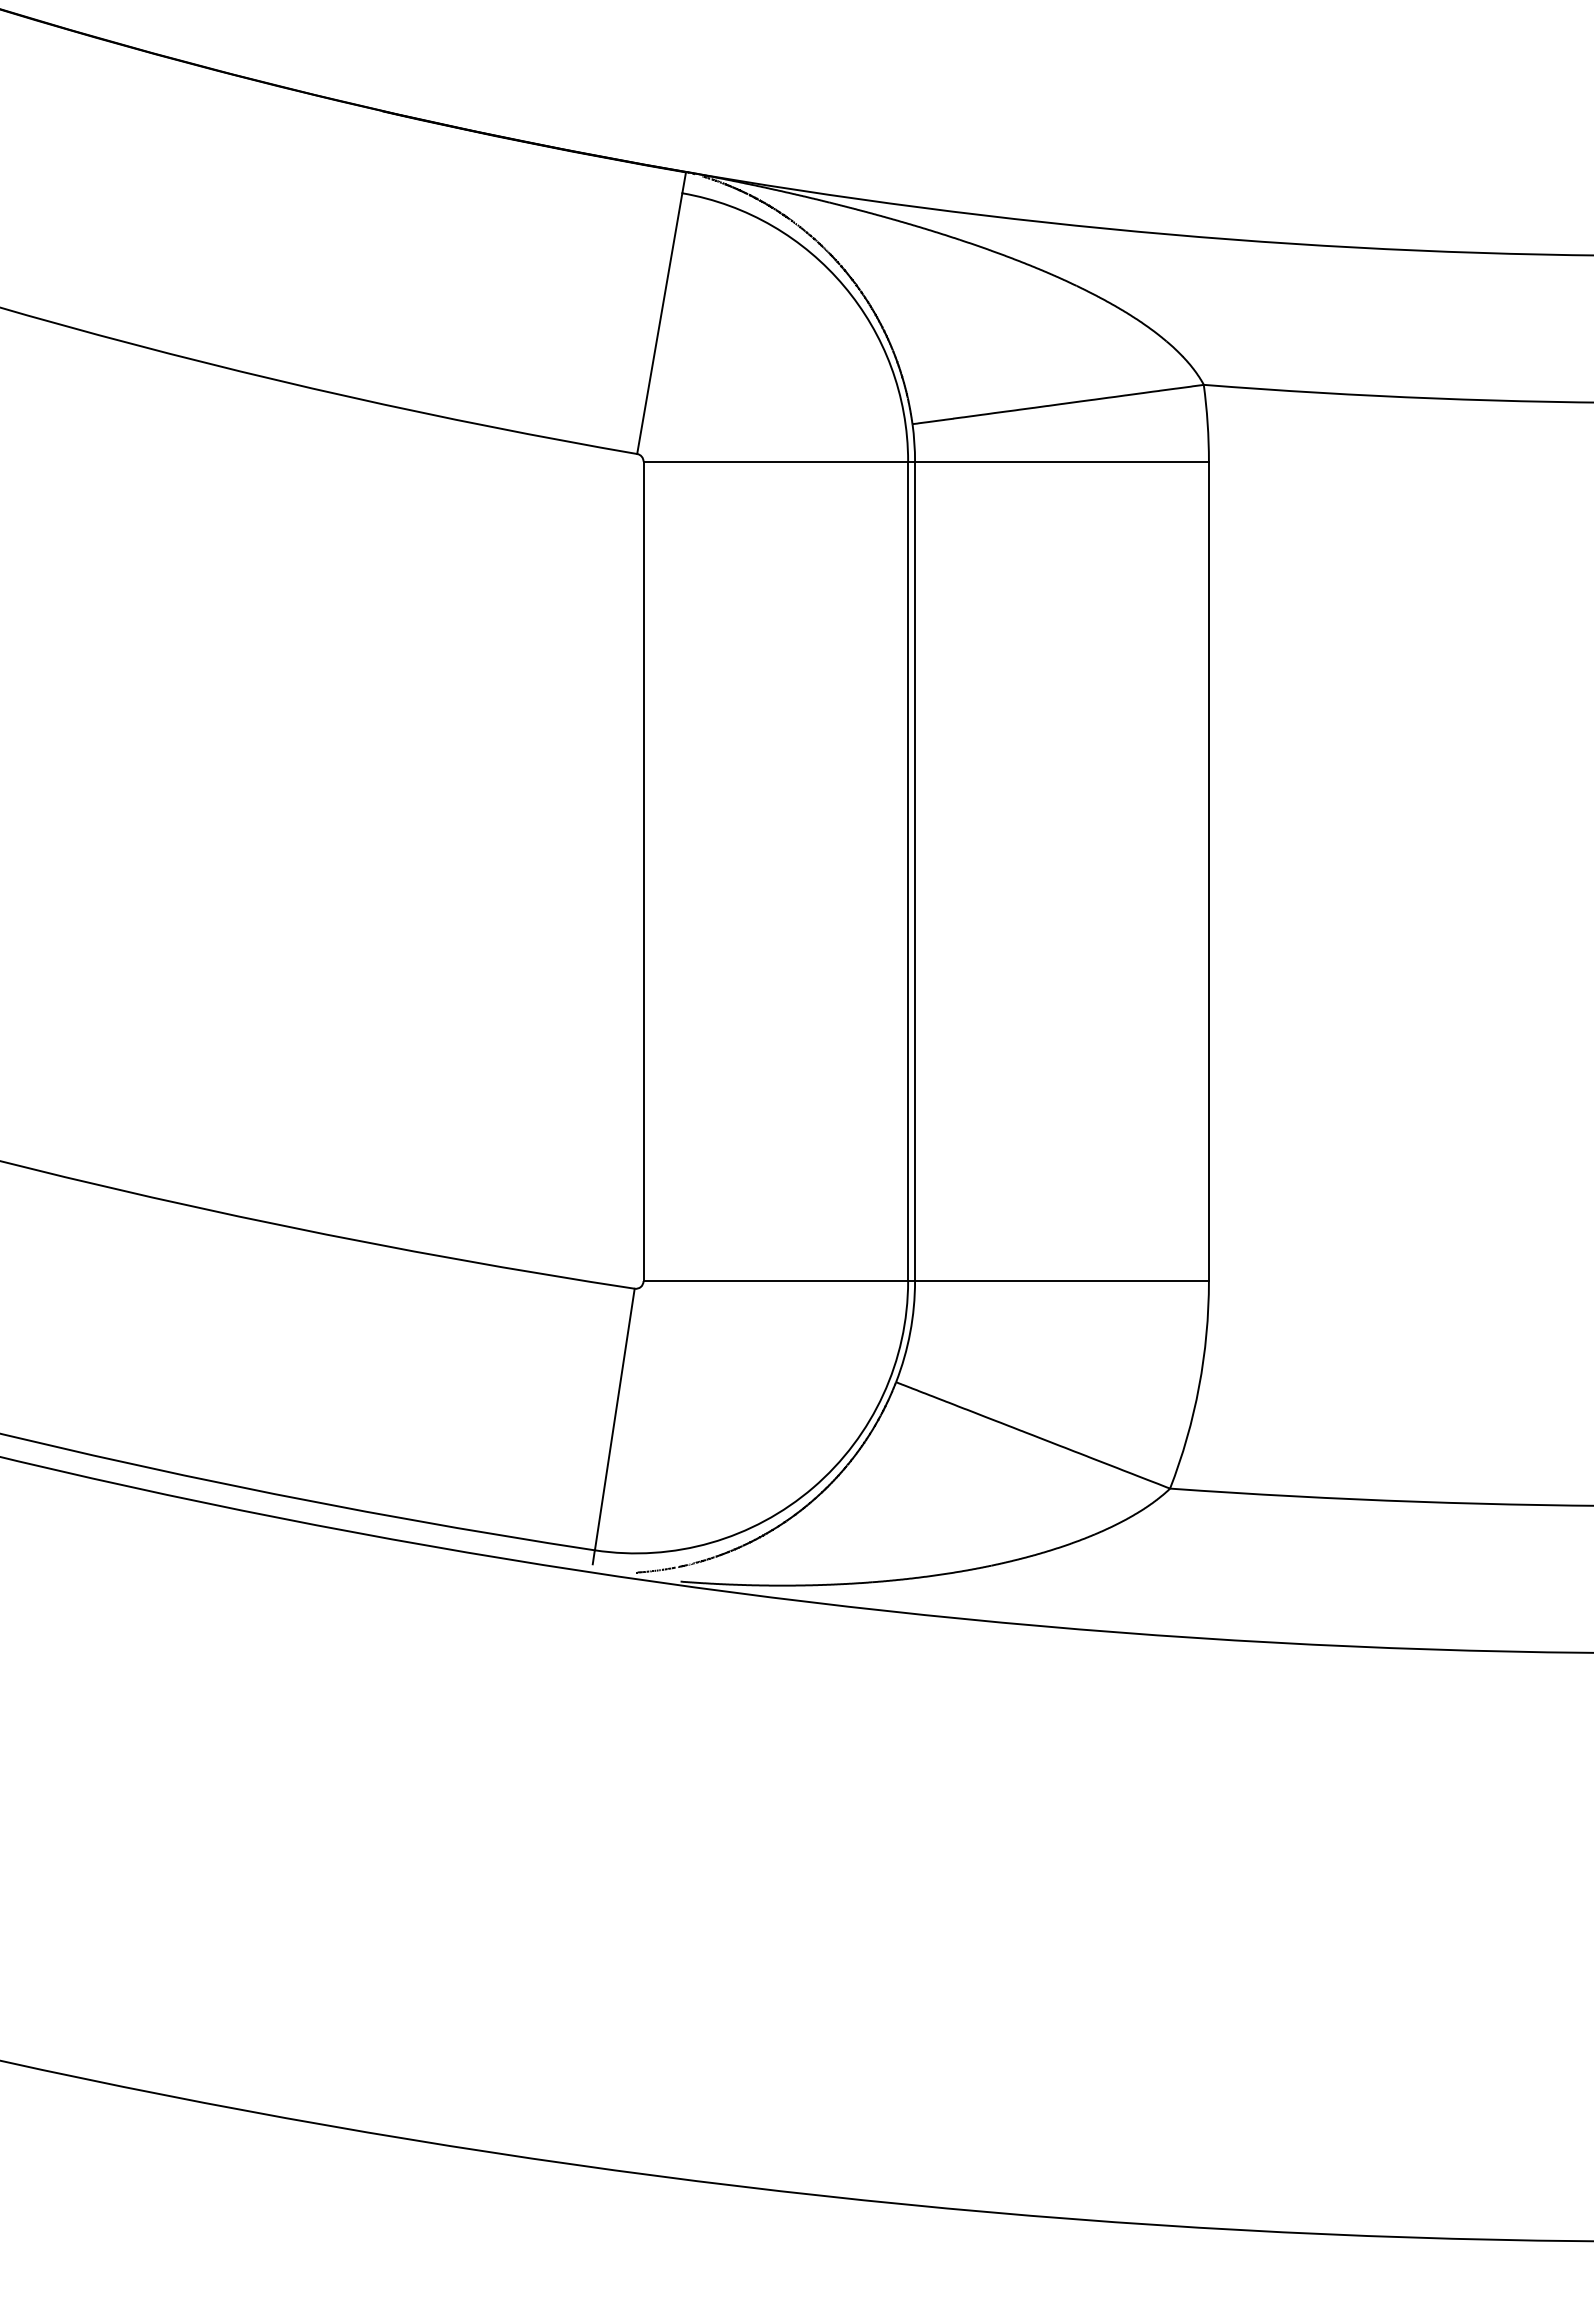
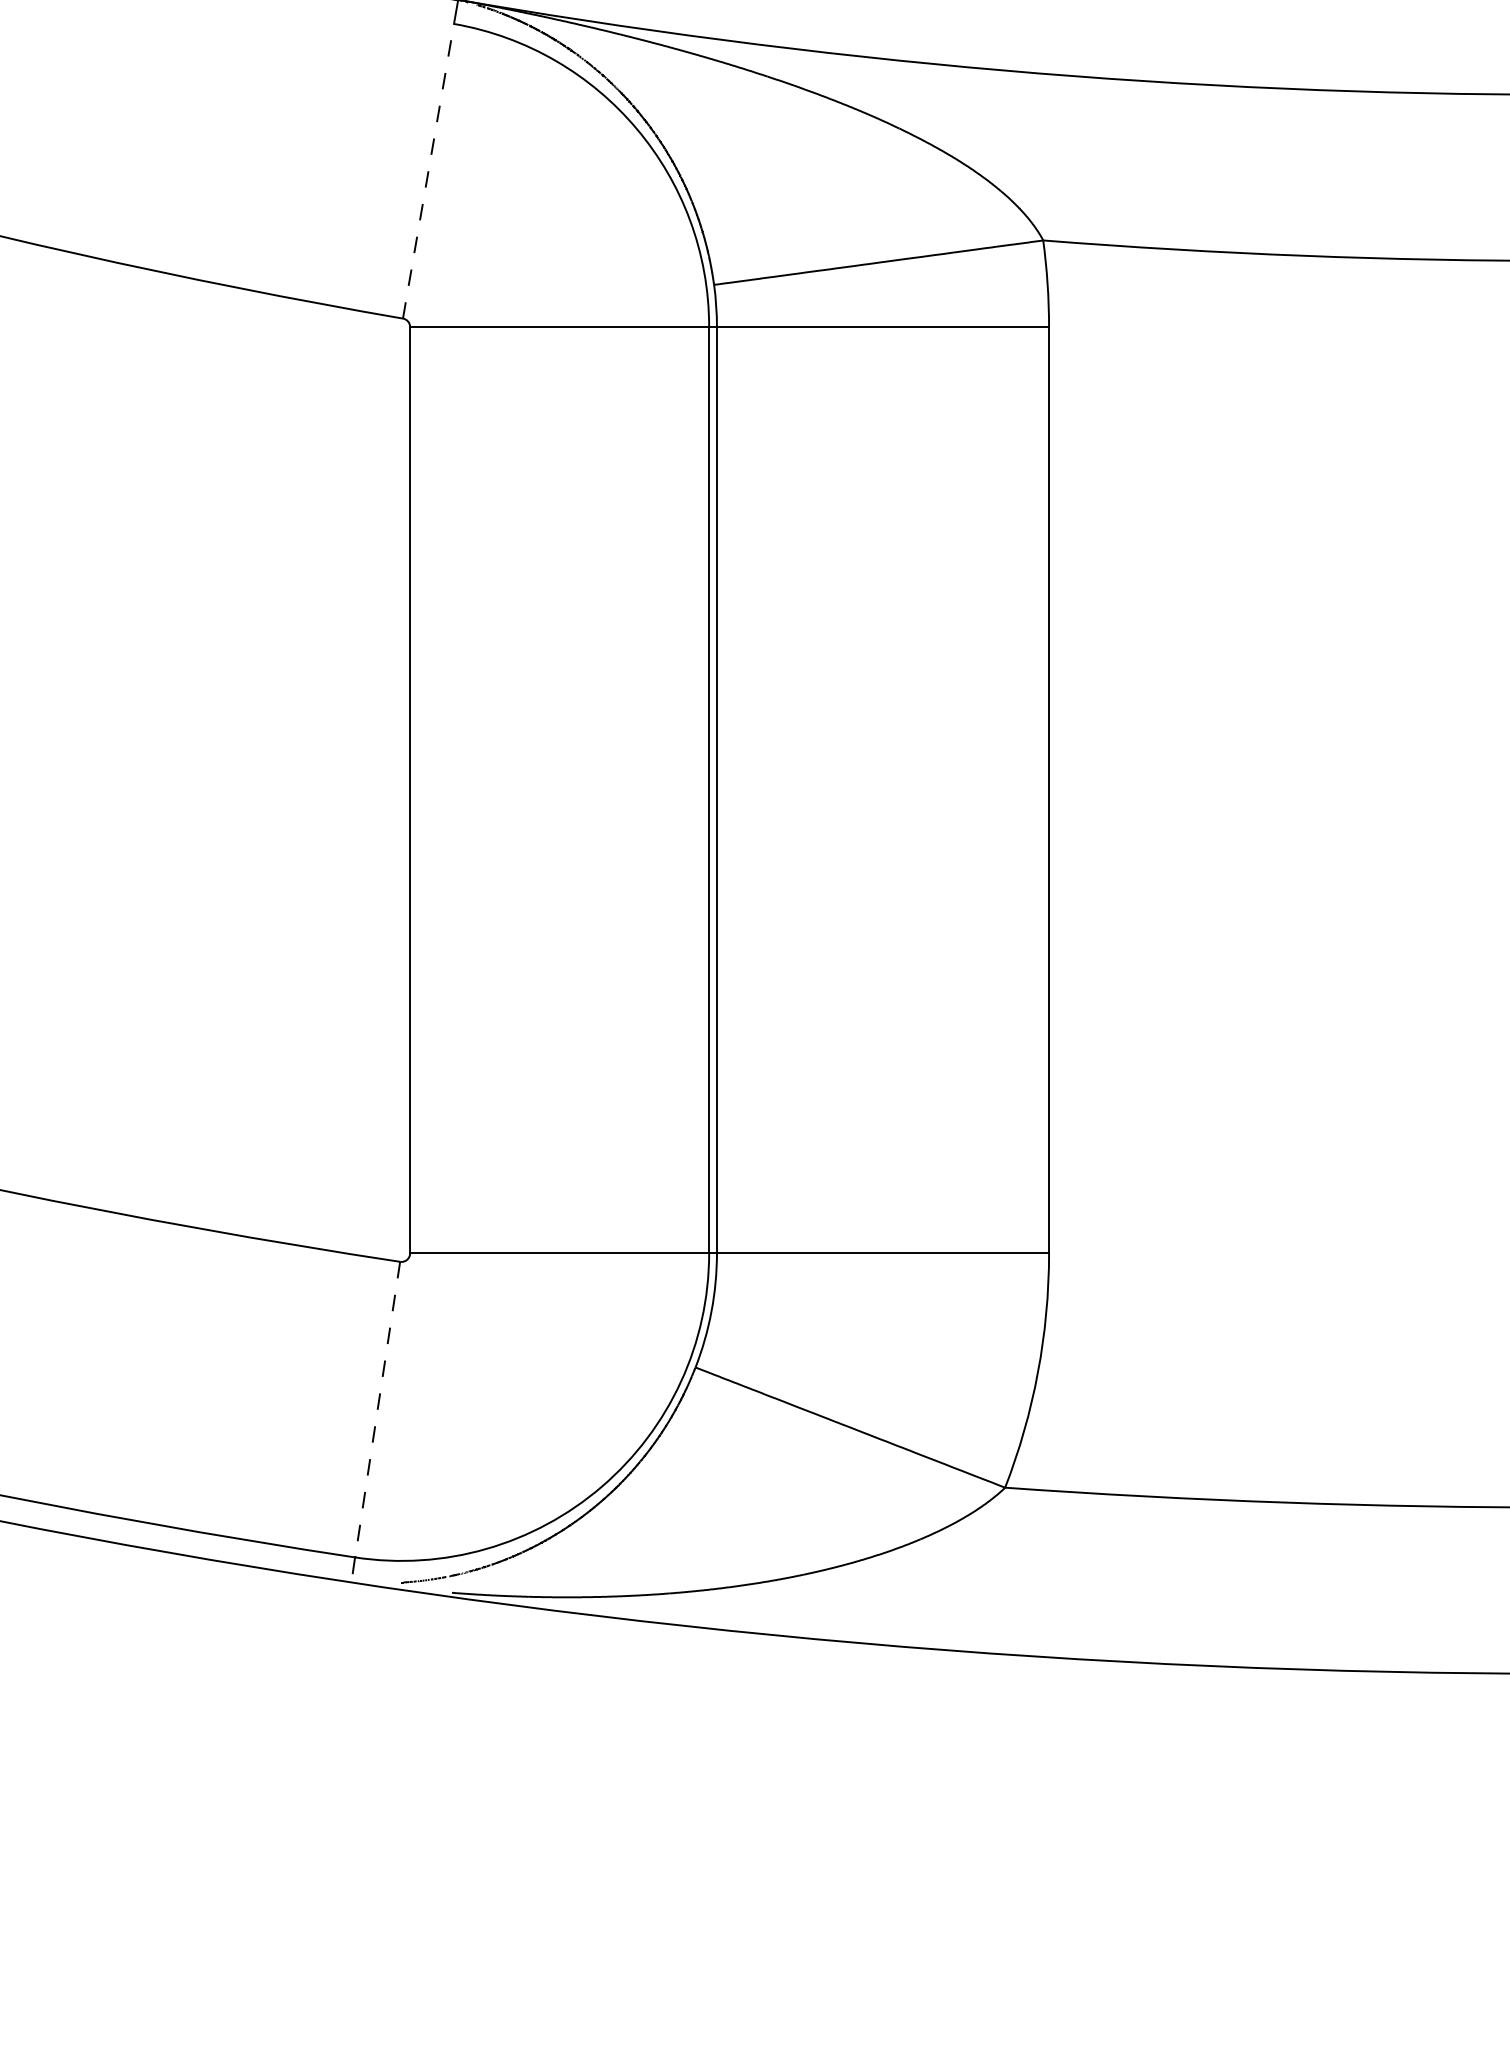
line: (659, 323) -> (428, 171), solid -> dashed
line: (614, 1419) -> (377, 1409), solid -> dashed

